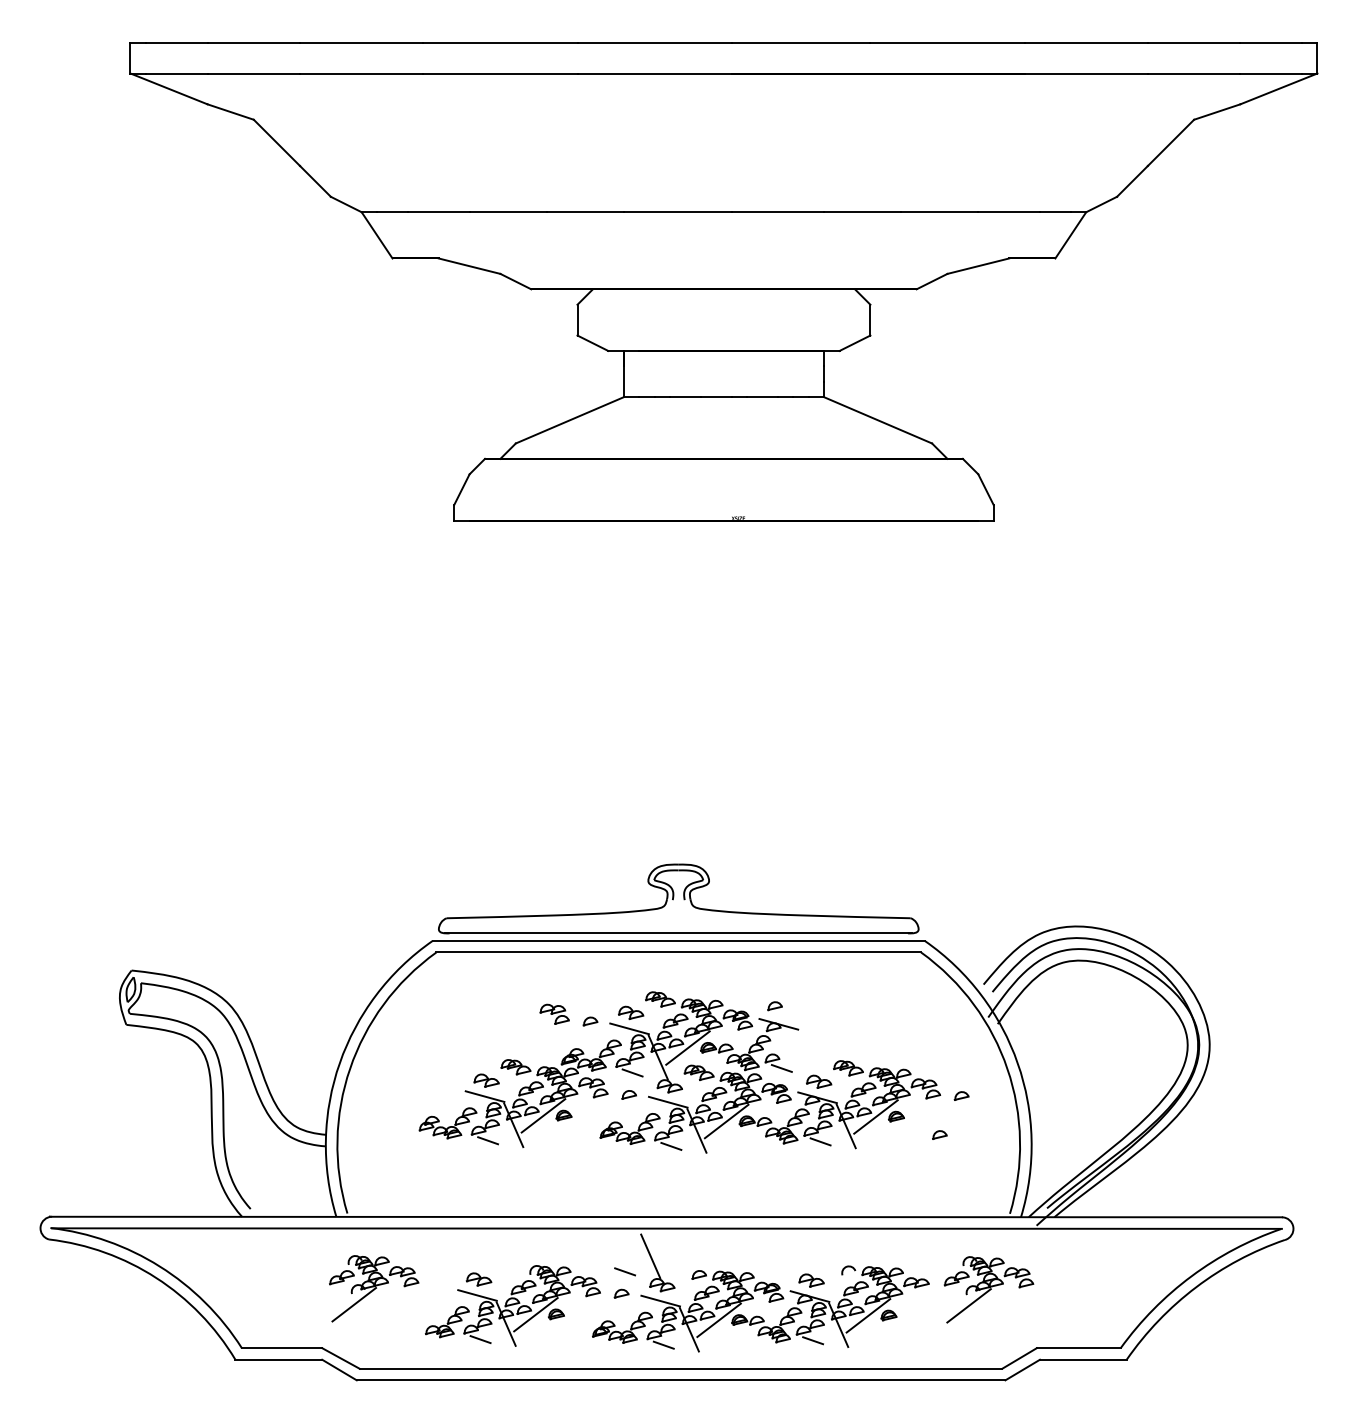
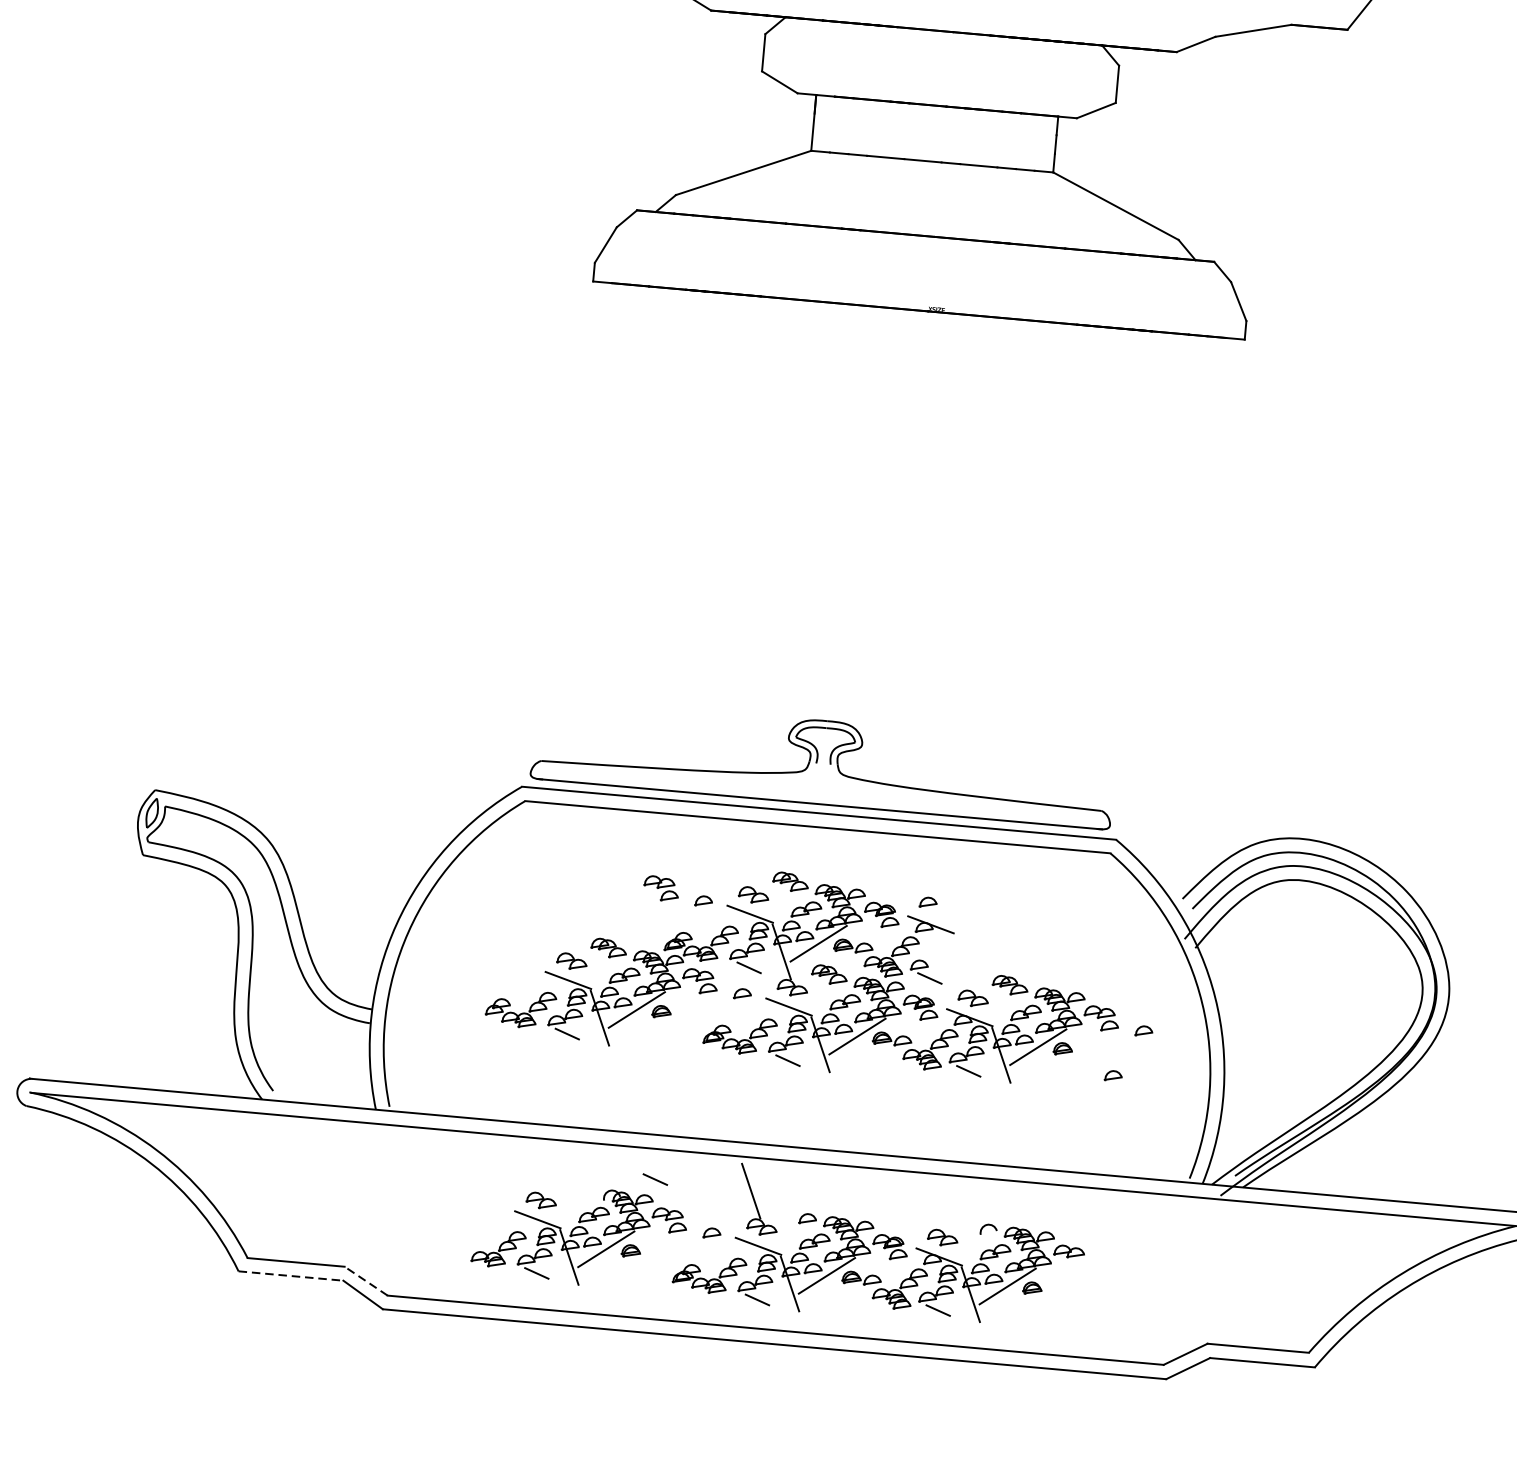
line: (624, 1271) -> (654, 1179), moved
part: (374, 1288) -> (414, 1200), removed
part: (988, 1289) -> (1155, 1267), removed
line: (340, 1358) -> (365, 1281), solid -> dashed
line: (279, 1359) -> (291, 1275), solid -> dashed

